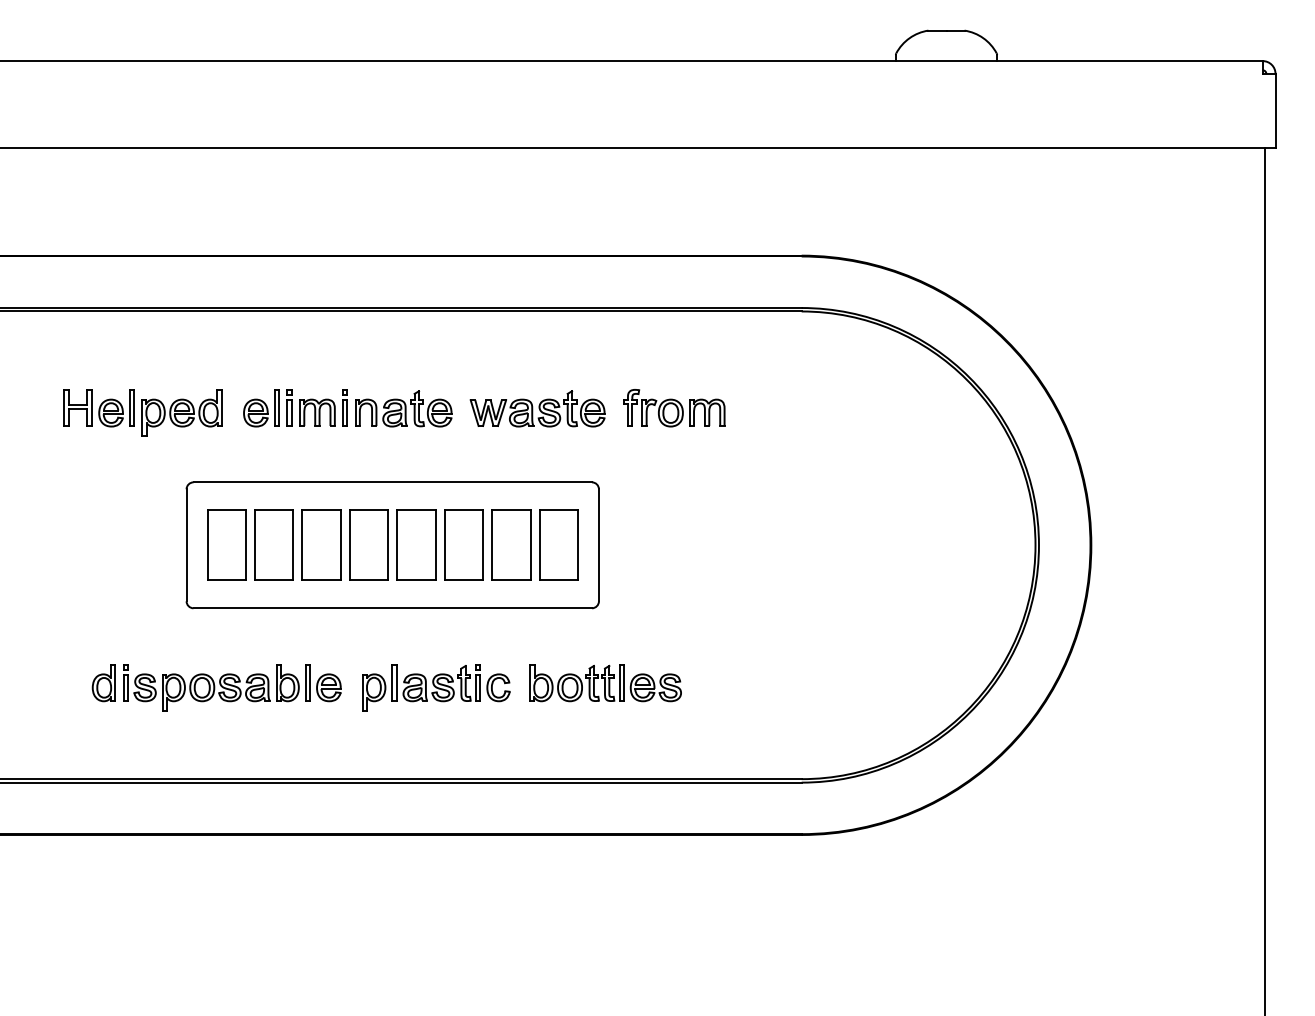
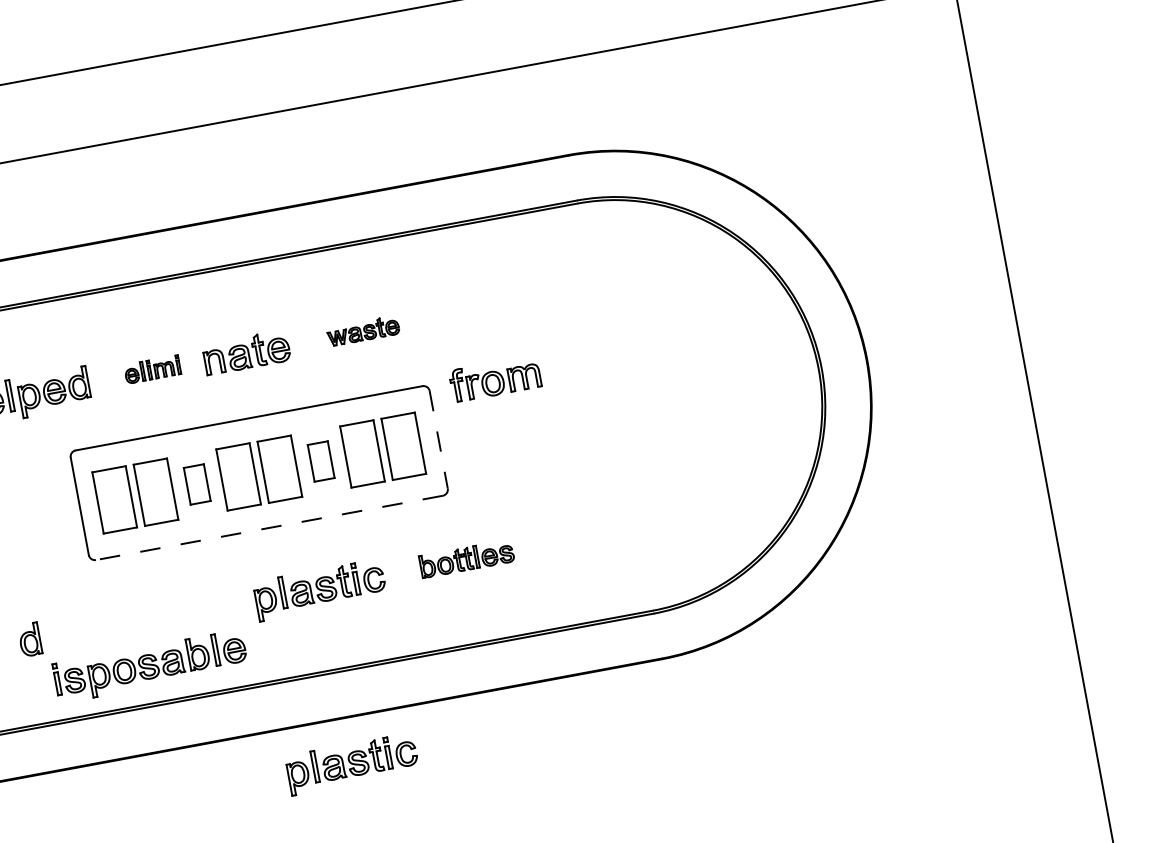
part: (295, 408) -> (152, 369), size x0.6
part: (537, 408) -> (363, 330), size x0.6
part: (674, 408) -> (495, 379), moved
part: (321, 544) -> (197, 483), size x0.6
part: (463, 544) -> (320, 460), size x0.6
line: (598, 545) -> (438, 440), solid -> dashed
line: (392, 608) -> (269, 528), solid -> dashed
part: (605, 683) -> (466, 559), size x0.7
part: (232, 687) -> (150, 666), moved
part: (436, 887) -> (352, 763), added

